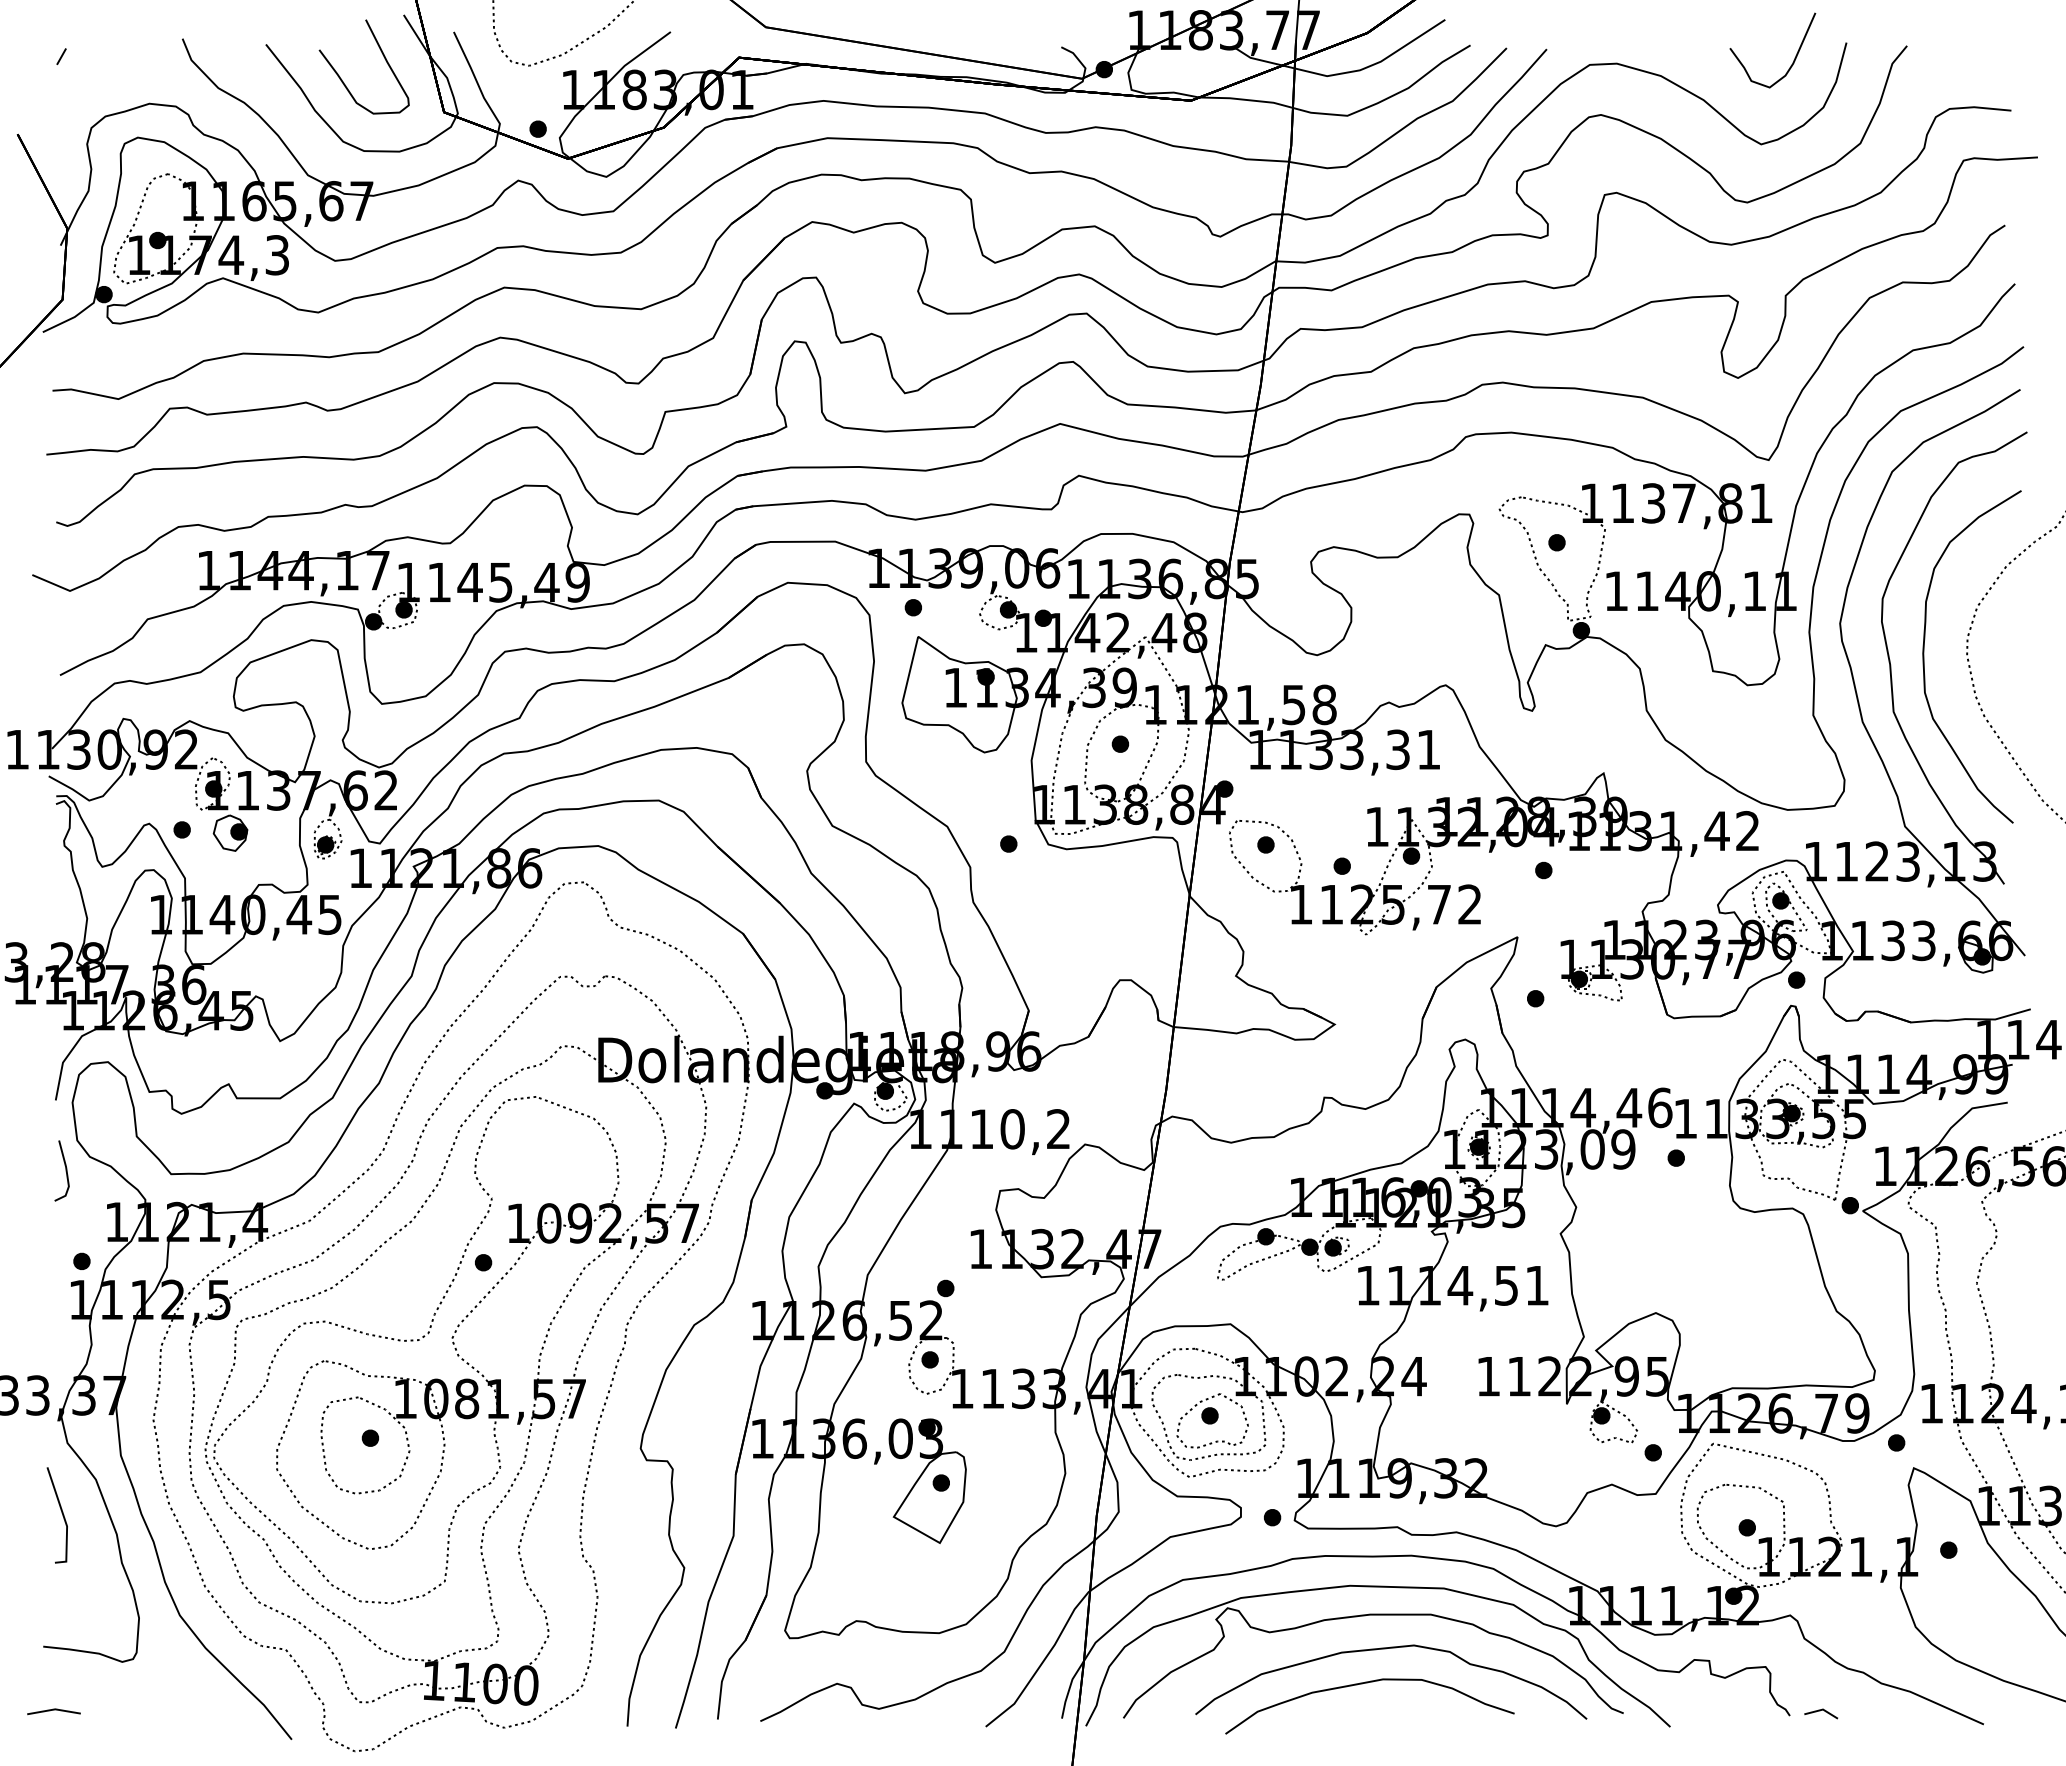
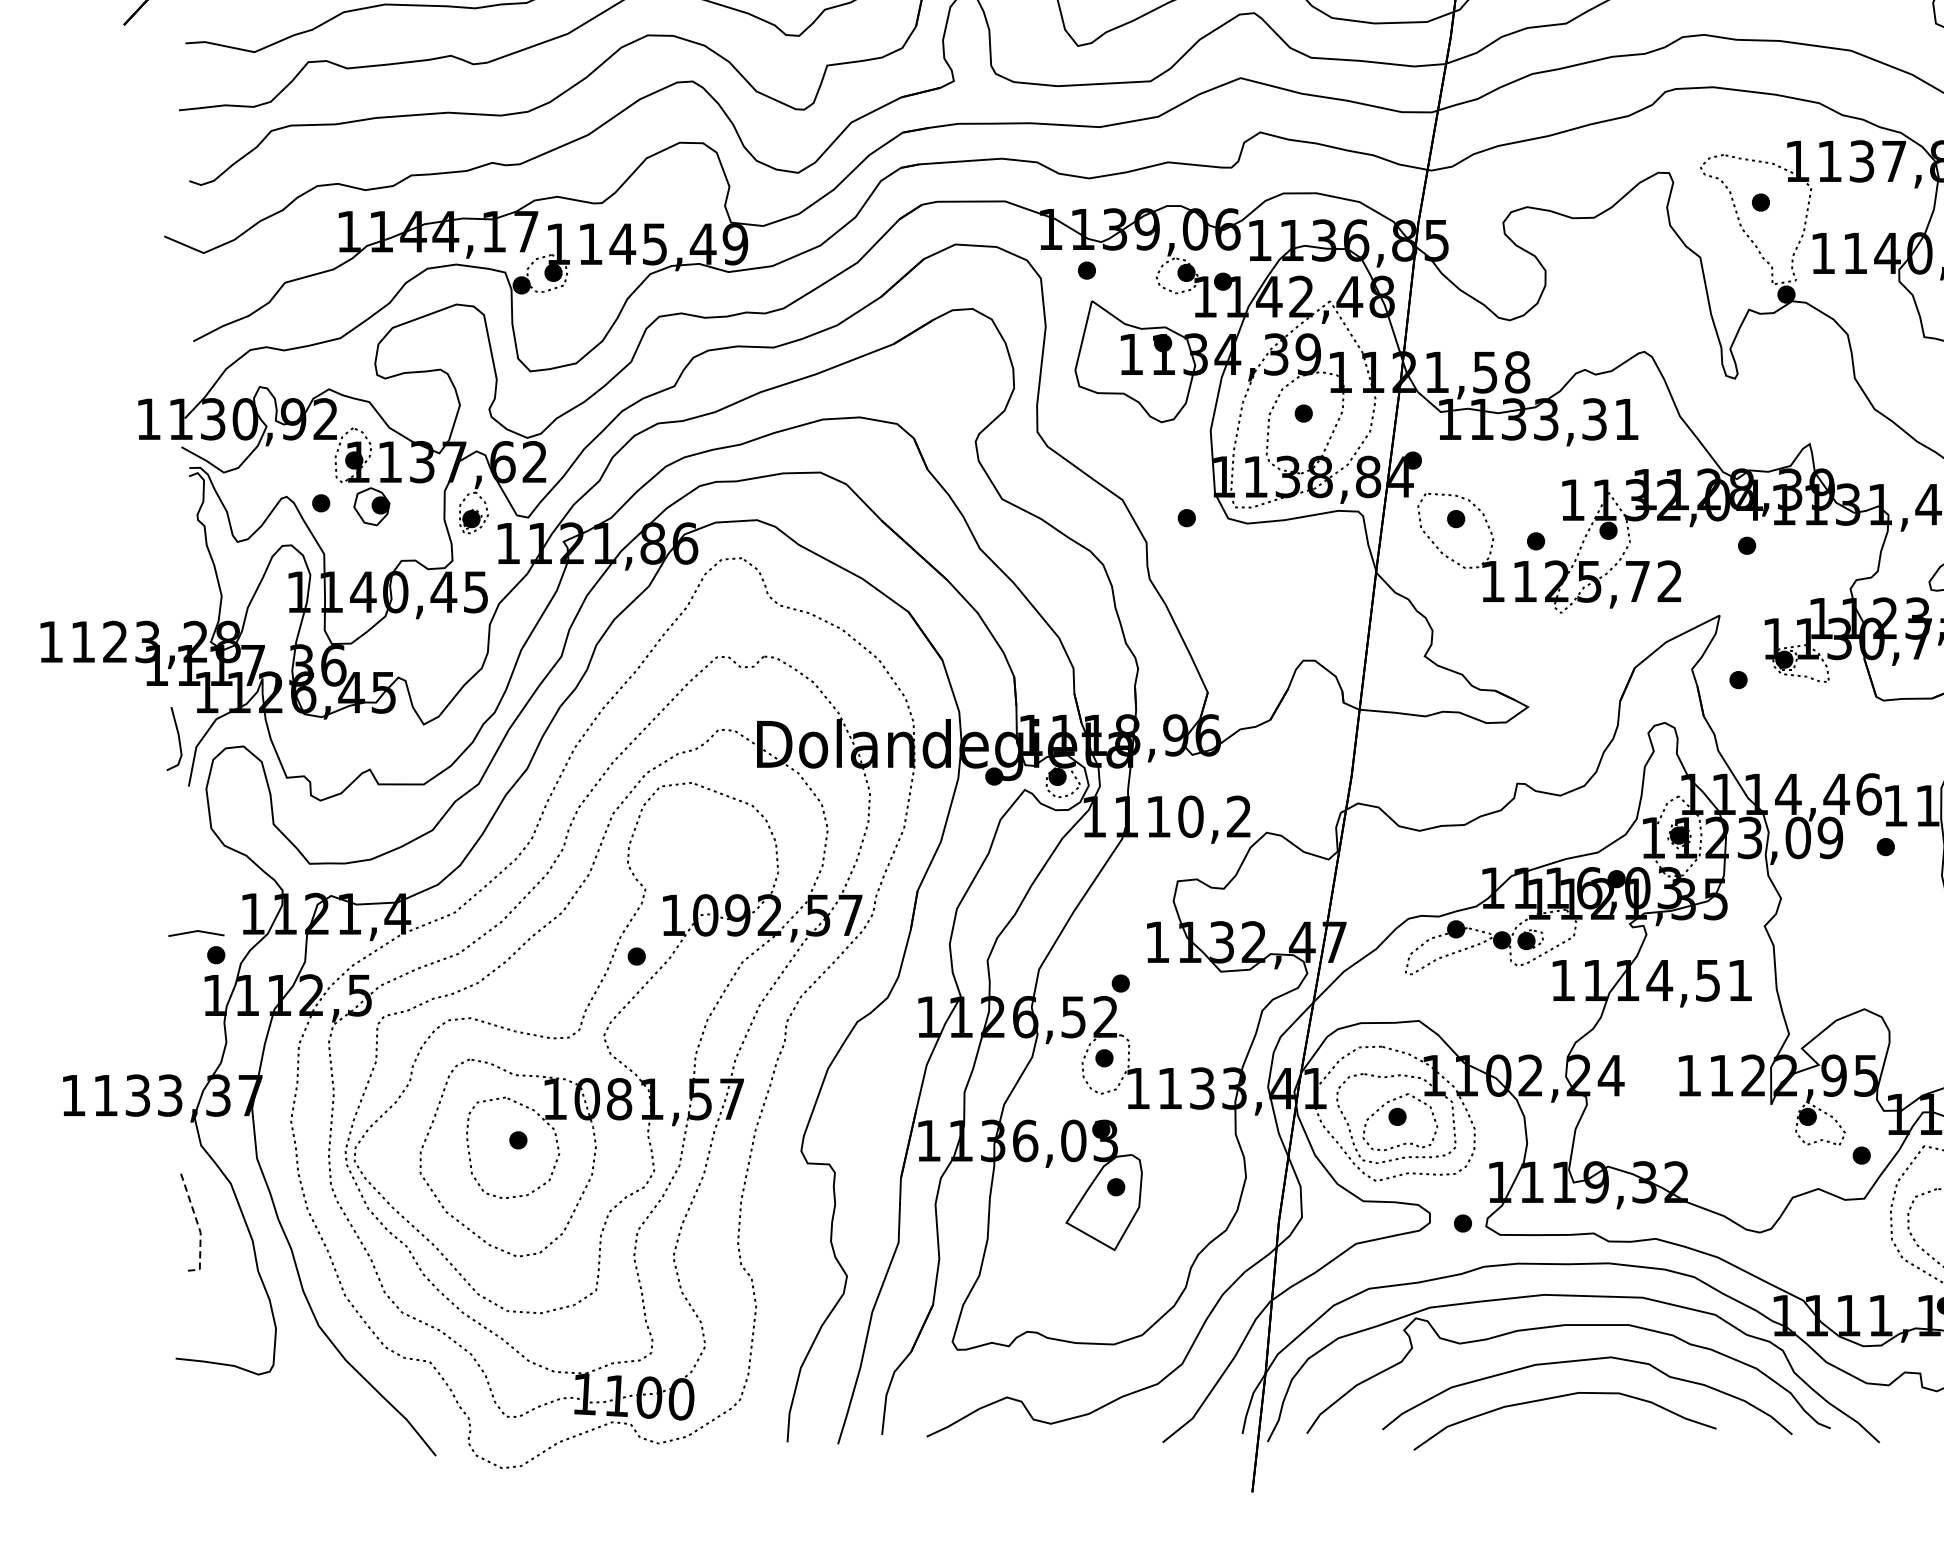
line: (65, 1170) -> (178, 738), moved
line: (64, 1519) -> (197, 1225), solid -> dashed
line: (53, 1710) -> (195, 932), moved

